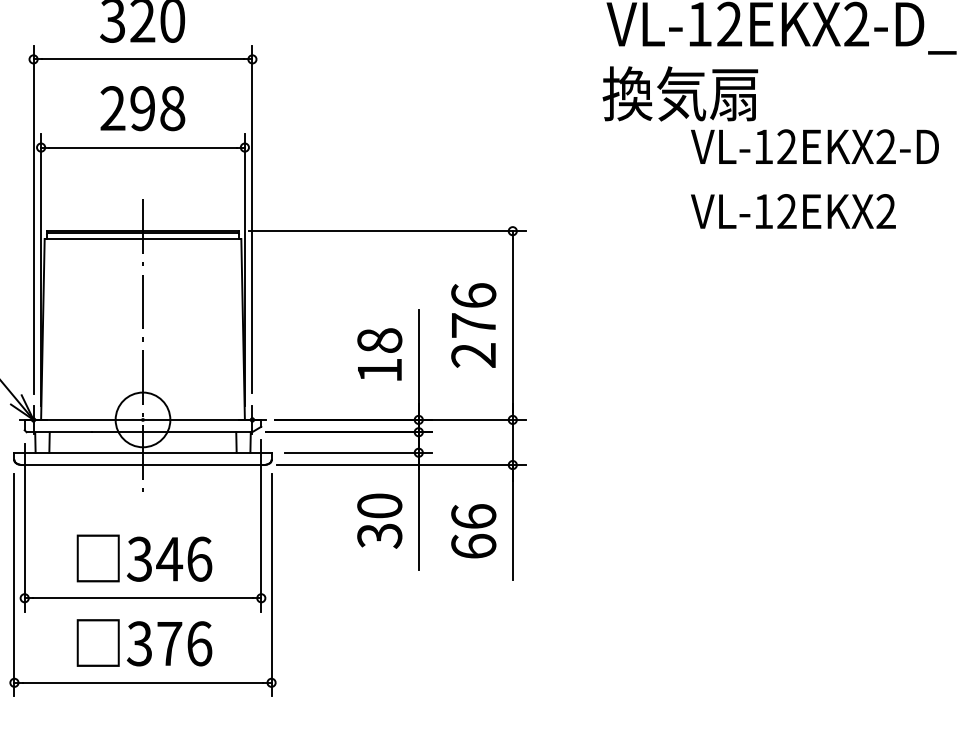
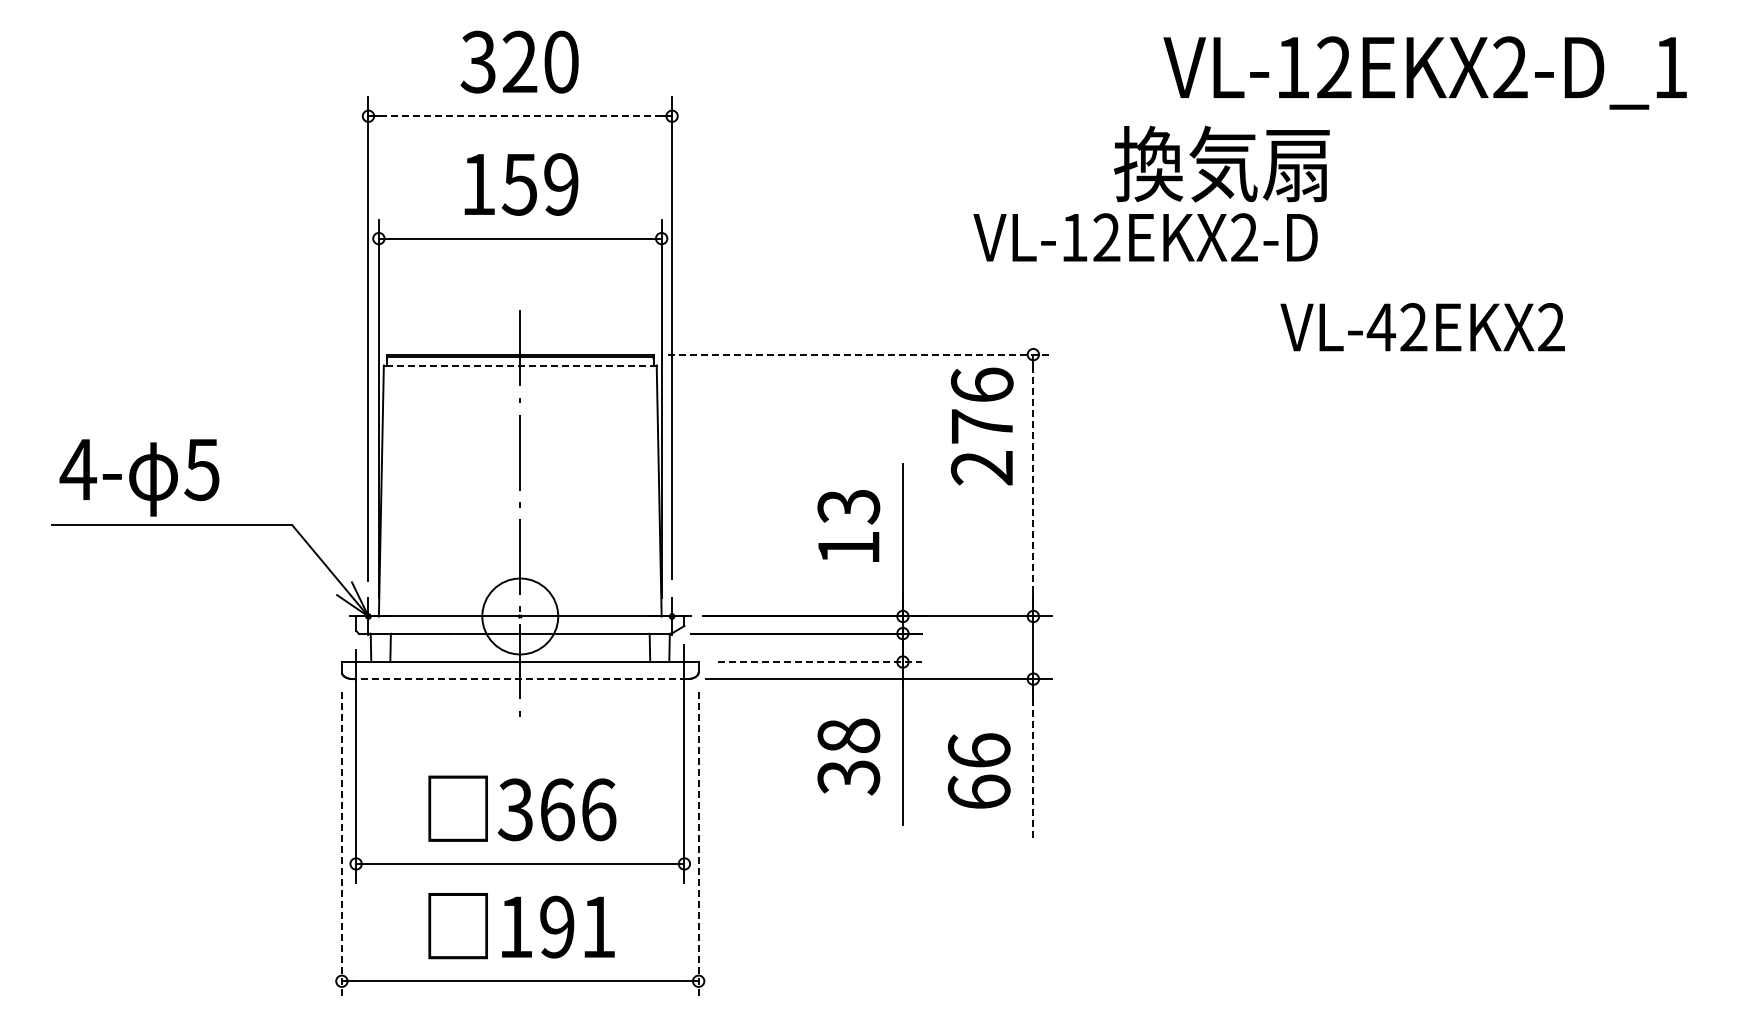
line: (143, 59) -> (520, 116), solid -> dashed
text: (680, 93) -> (1221, 163), moved
text: (142, 108) -> (519, 184), 298 -> 159
text: (814, 146) -> (1145, 237), moved
text: (763, 211) -> (1381, 327), VL-12EKX2 -> VL-42EKX2
line: (388, 231) -> (860, 354), solid -> dashed
line: (142, 239) -> (519, 365), solid -> dashed
text: (473, 325) -> (981, 426), moved
line: (512, 325) -> (1033, 485), solid -> dashed
text: (379, 340) -> (848, 506), 18 -> 13
line: (359, 453) -> (820, 662), solid -> dashed
line: (143, 465) -> (520, 679), solid -> dashed
text: (379, 505) -> (848, 735), 30 -> 38
line: (512, 522) -> (1033, 758), solid -> dashed
text: (169, 559) -> (556, 809), 346 -> 366
line: (14, 585) -> (341, 846), solid -> dashed
line: (271, 585) -> (698, 846), solid -> dashed
text: (169, 643) -> (556, 926), 376 -> 191

